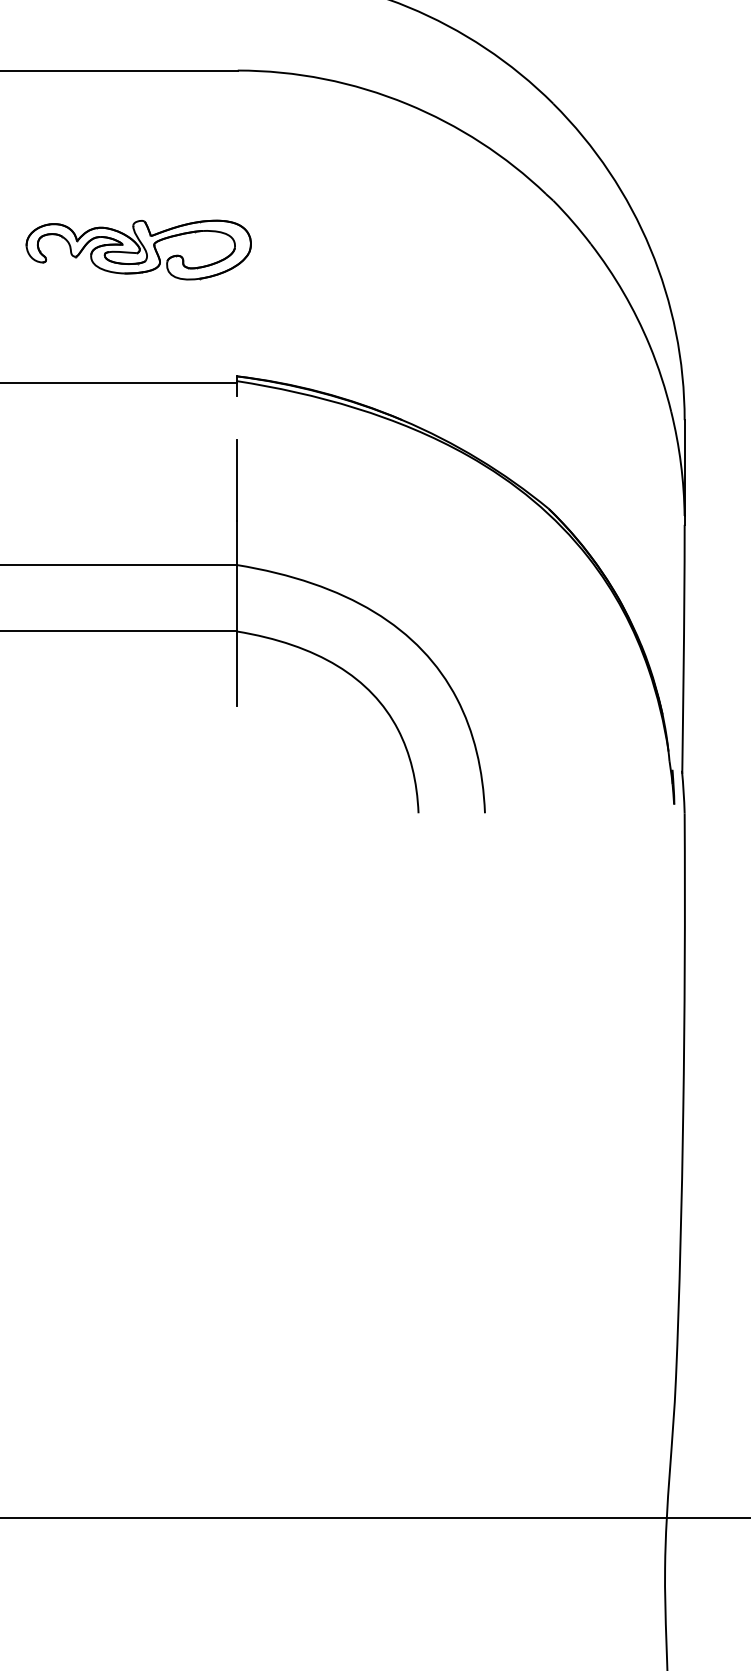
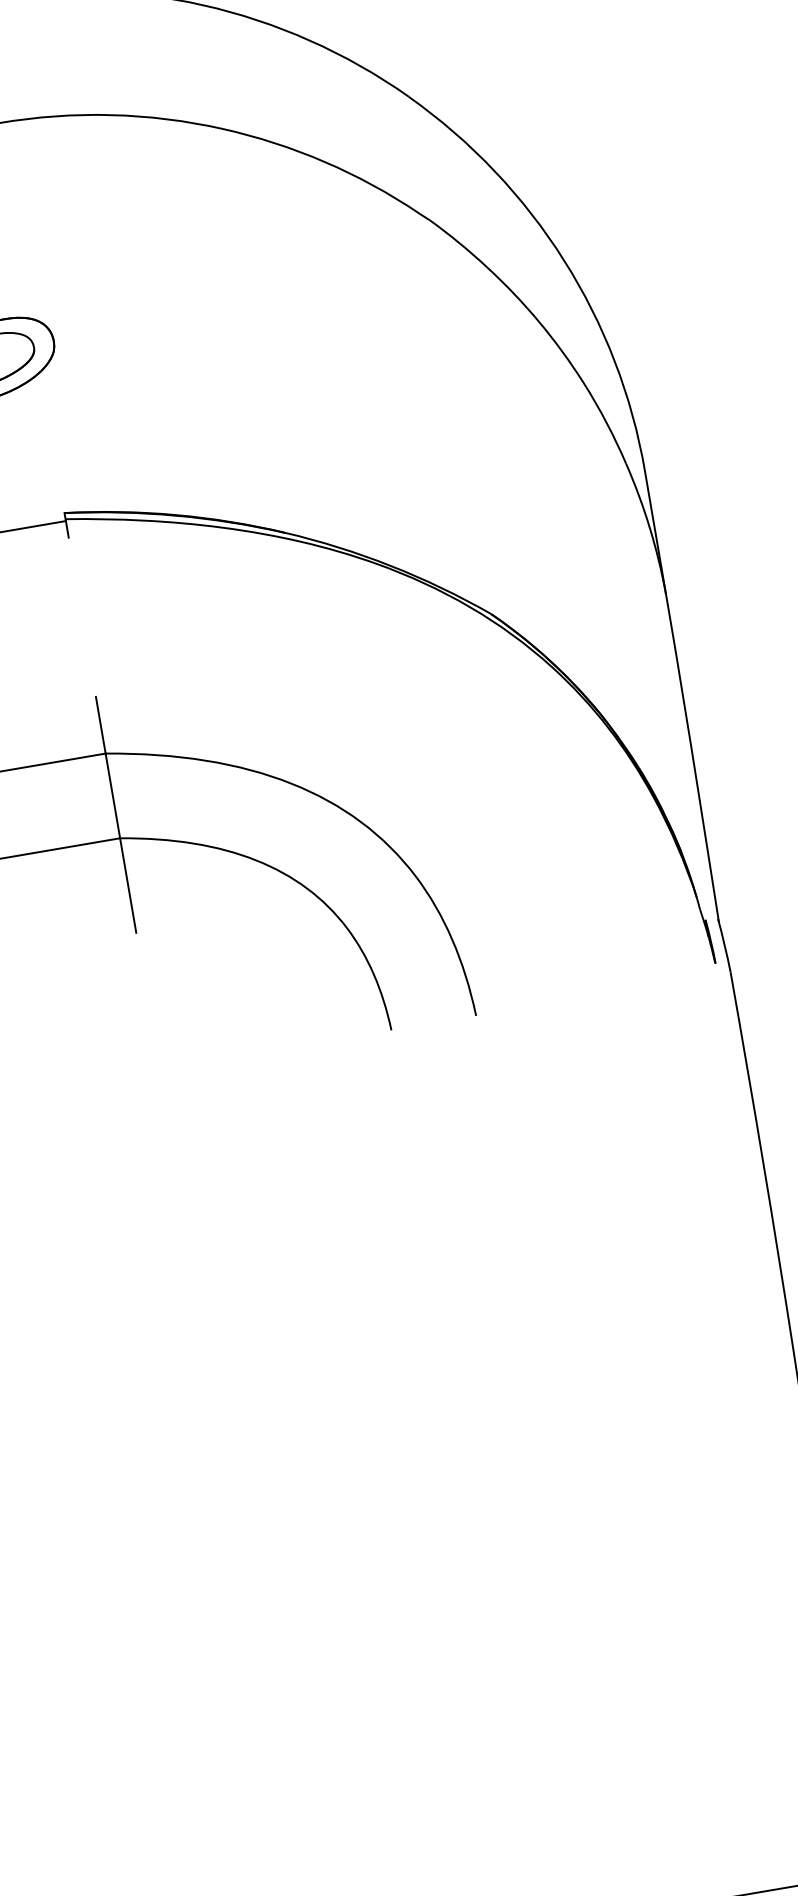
line: (236, 480) -> (86, 645), removed

